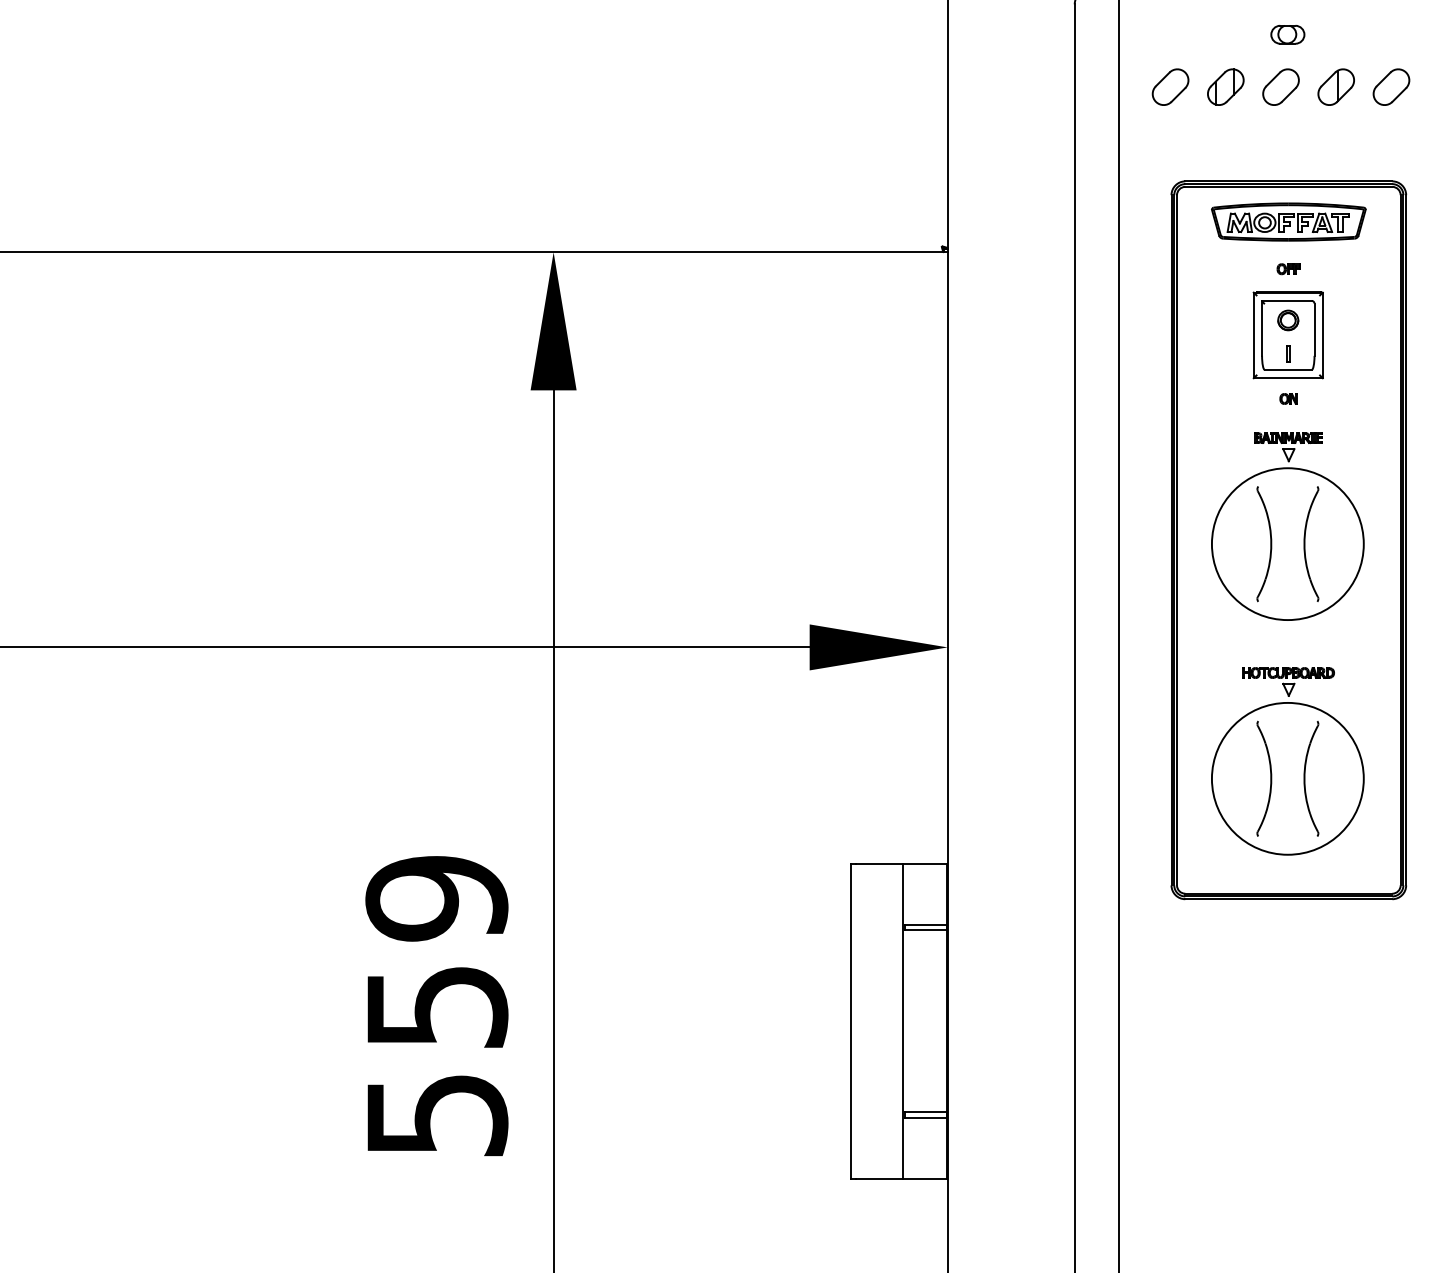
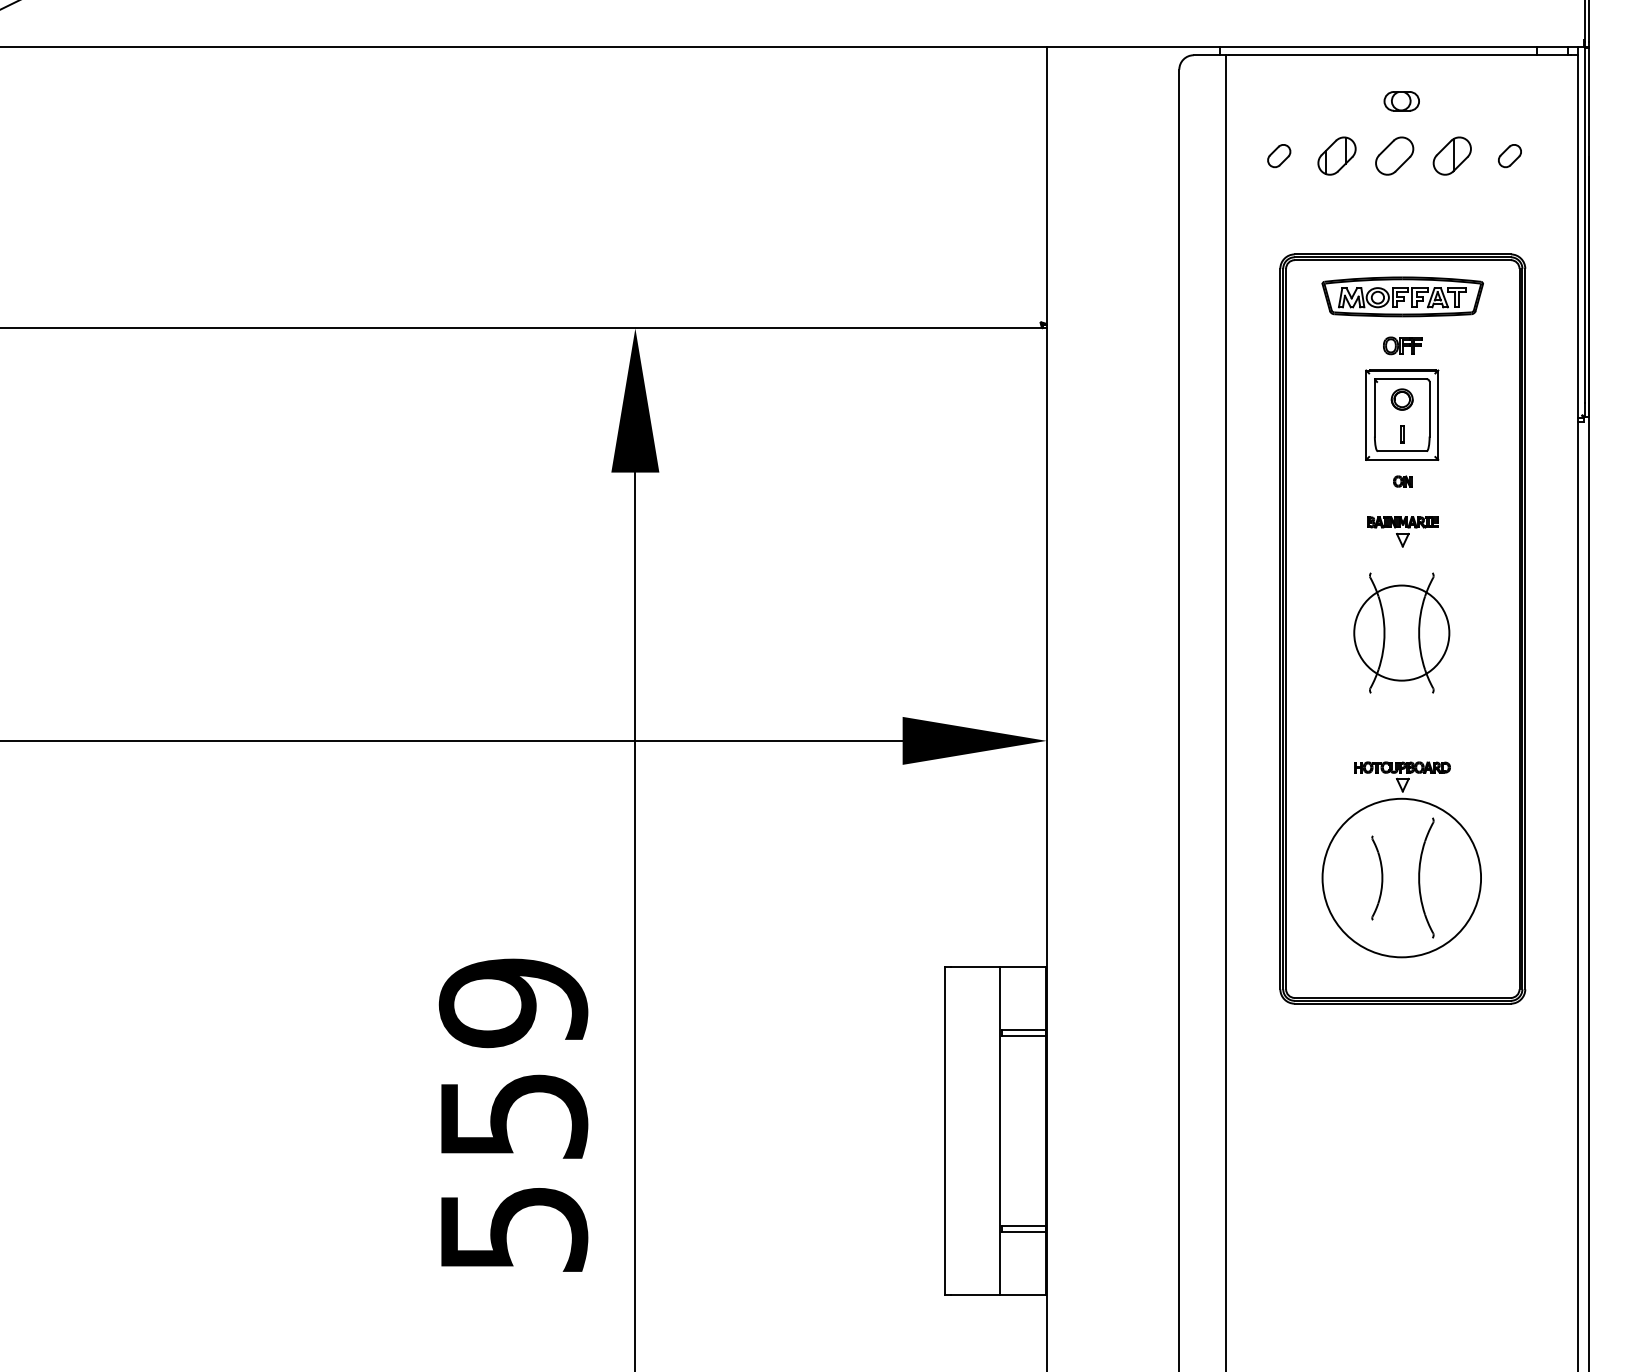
part: (1169, 86) -> (1278, 155), size x0.6
part: (1391, 86) -> (1509, 155), size x0.6
part: (1288, 269) -> (1402, 346), size x1.6
circle: (1287, 543) -> (1401, 632), size x0.6
part: (1264, 778) -> (1377, 877), size x0.7

